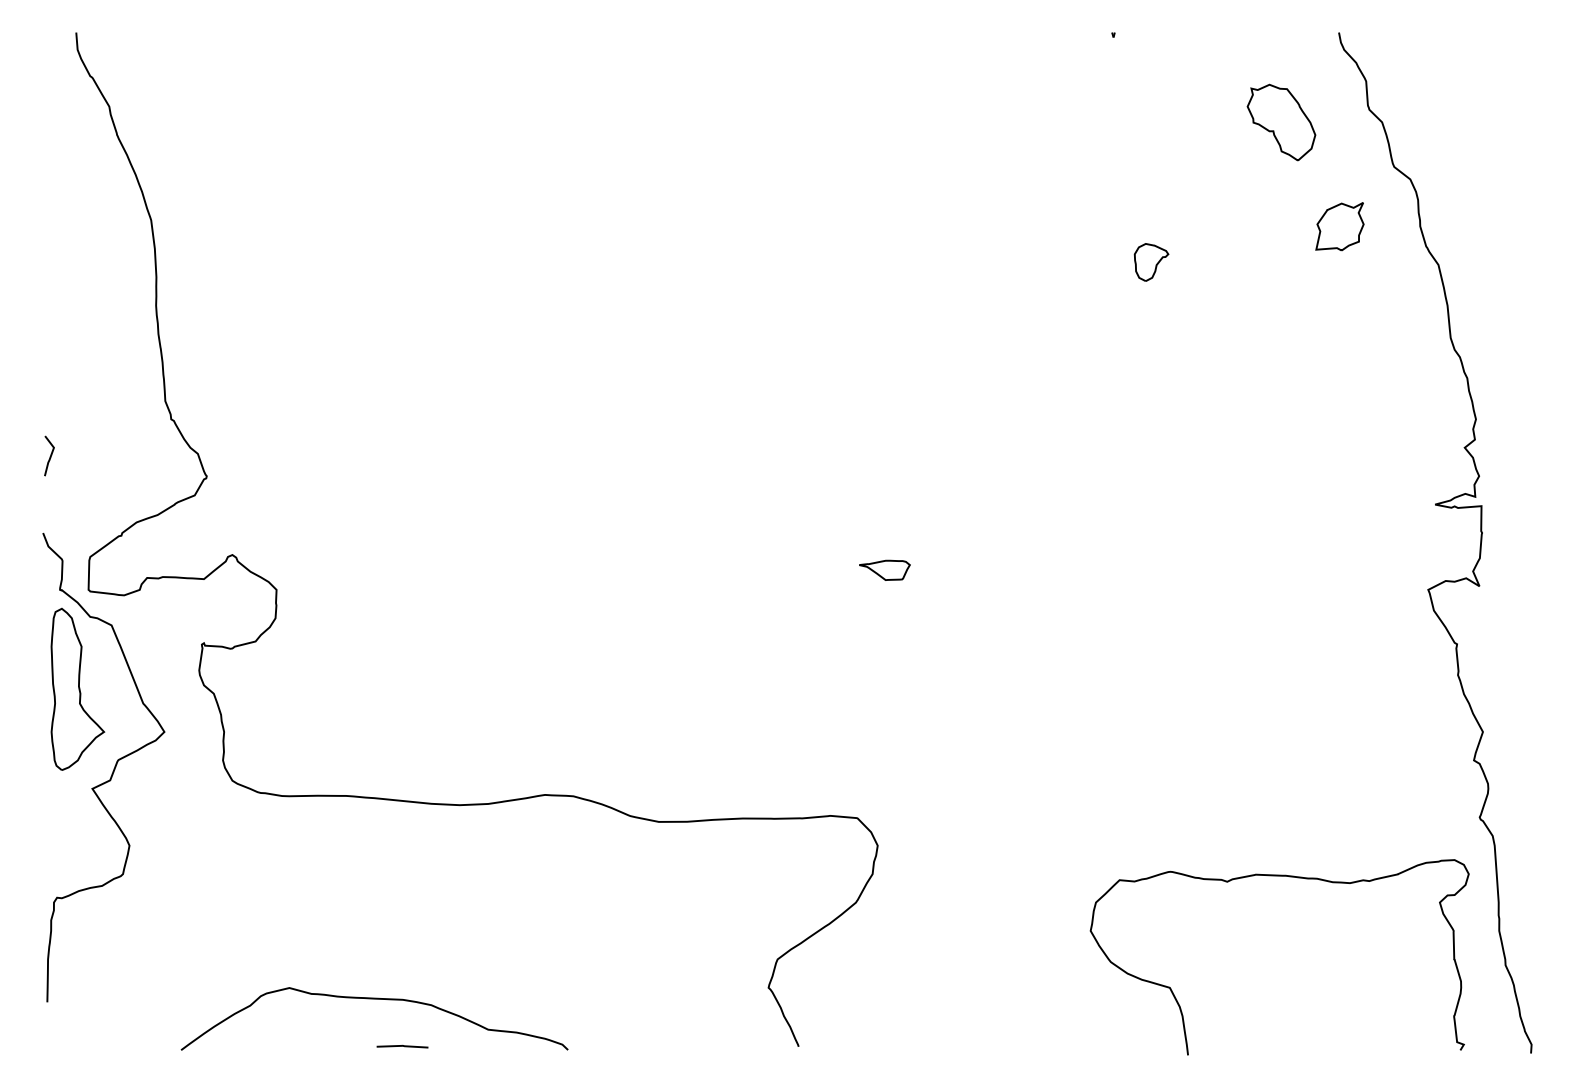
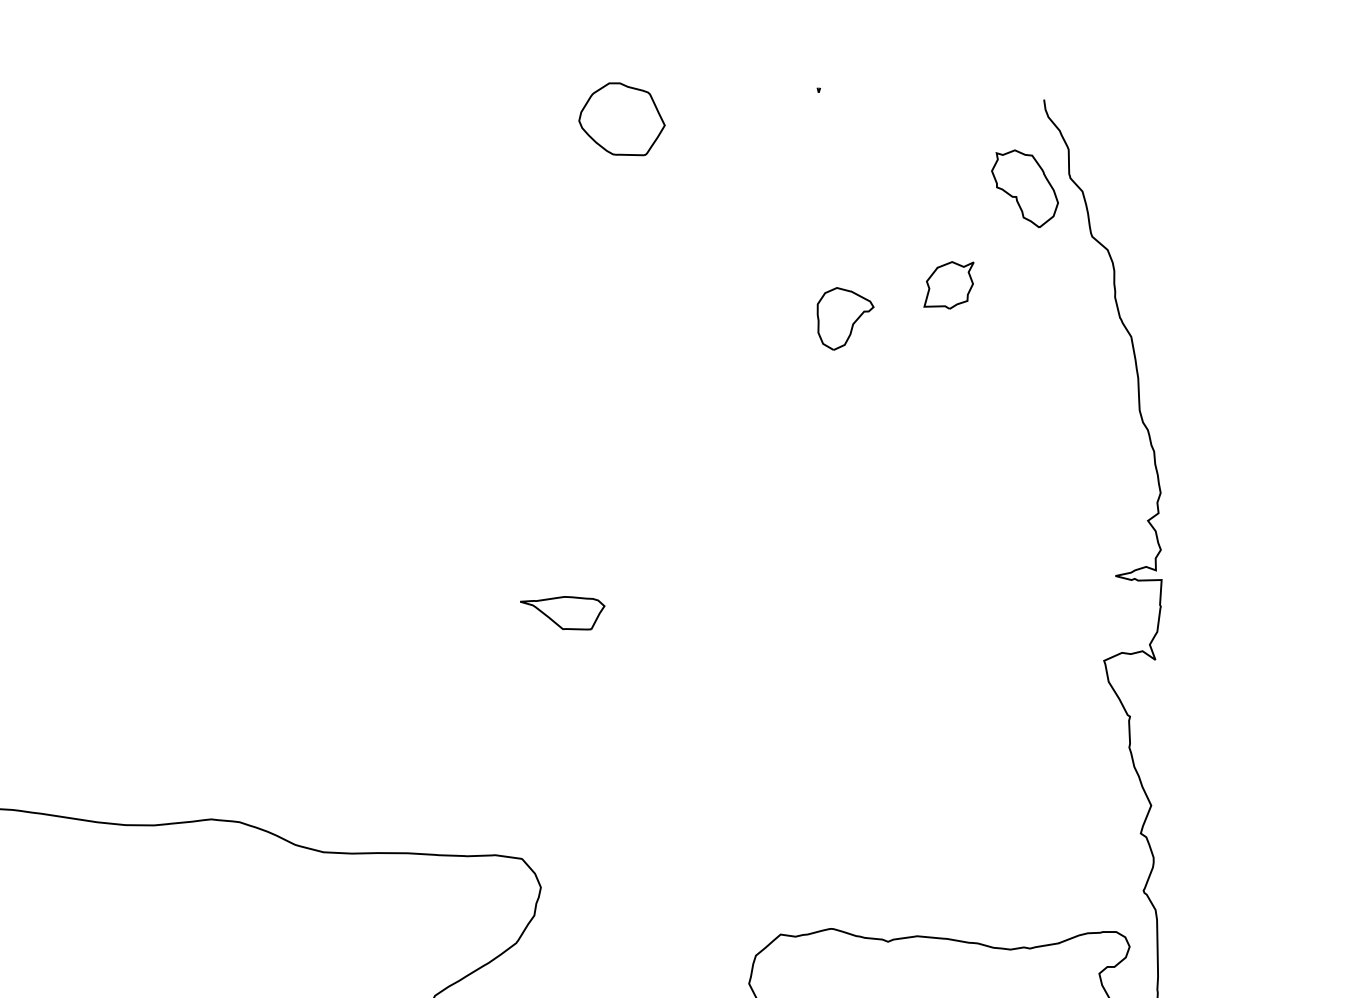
part: (918, 73) -> (622, 118), added
part: (1281, 122) -> (1024, 188), moved
part: (1339, 226) -> (948, 284), moved
part: (1151, 262) -> (844, 319), size x1.67
part: (884, 570) -> (562, 613), size x1.67

